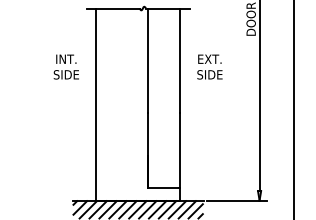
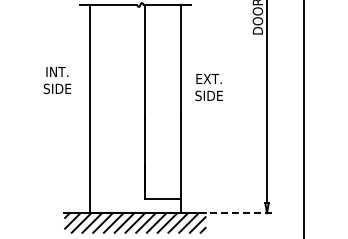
text: (66, 67) -> (57, 80), moved
text: (209, 67) -> (208, 87), moved
line: (237, 200) -> (243, 213), solid -> dashed

